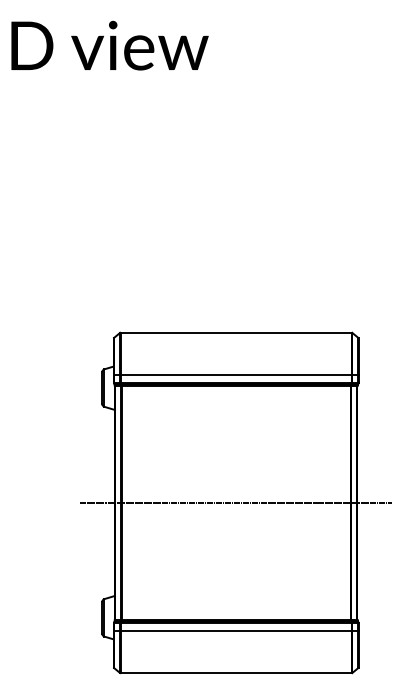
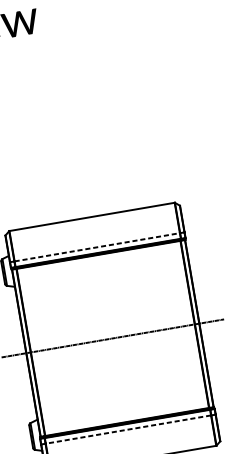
line: (236, 375) -> (97, 247), solid -> dashed
line: (236, 630) -> (128, 429), solid -> dashed

